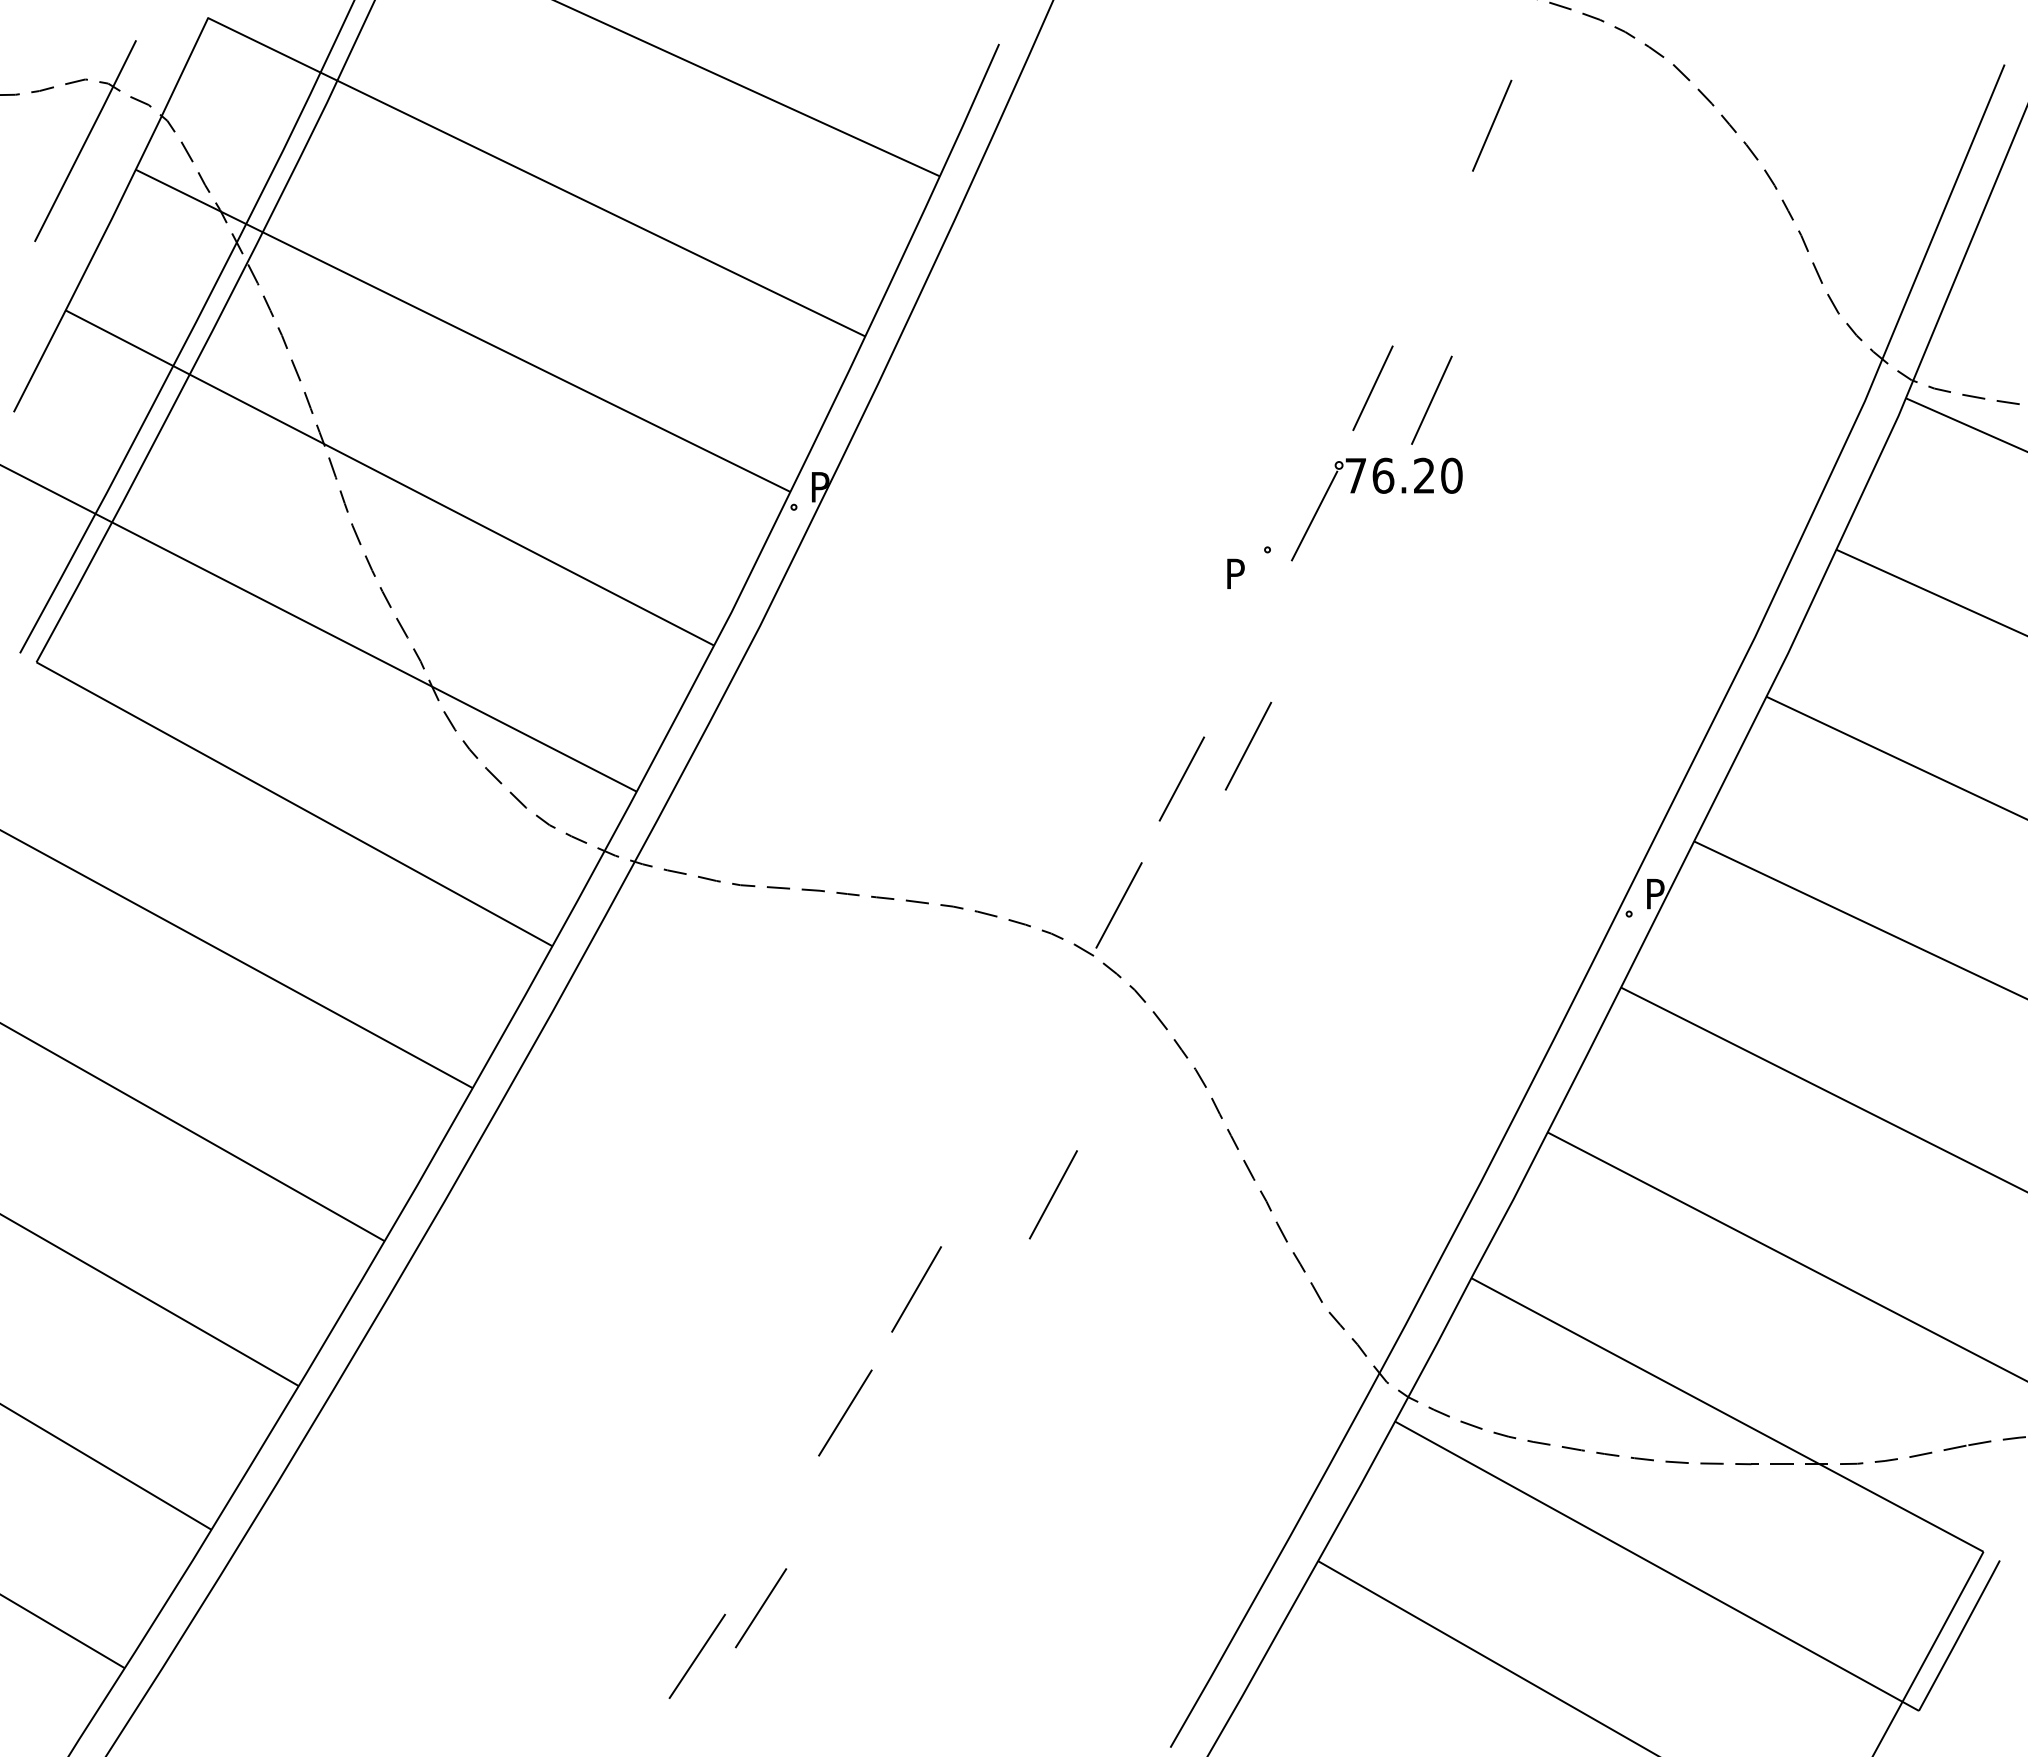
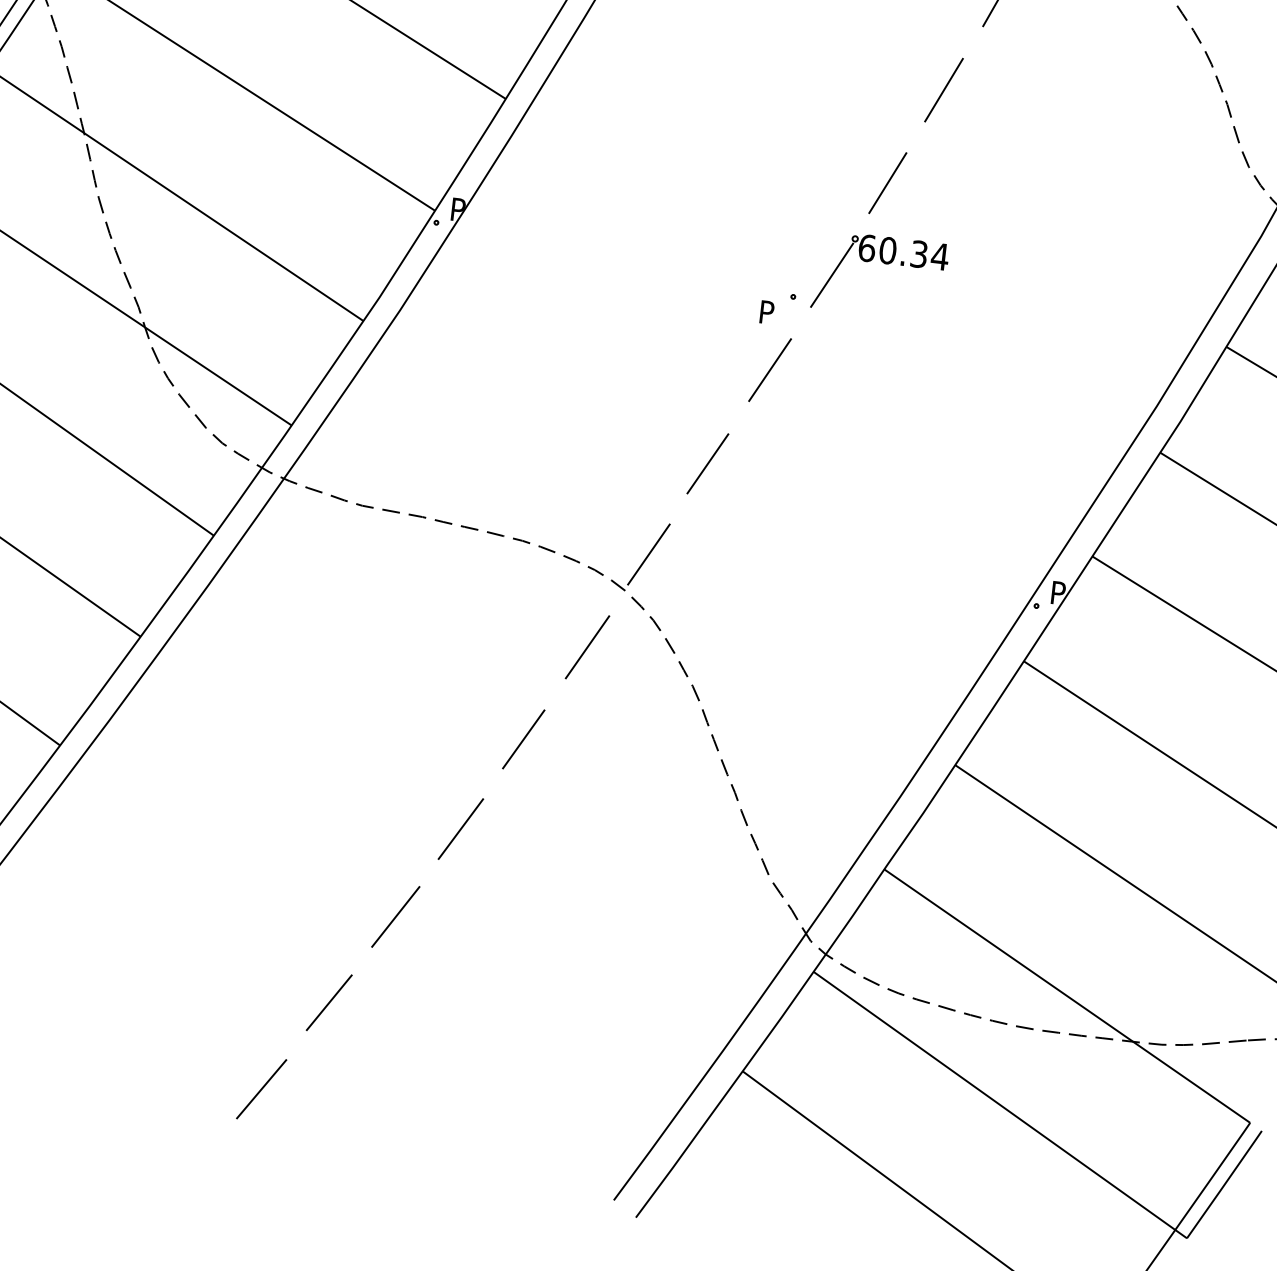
line: (1431, 399) -> (943, 89), moved
text: (1404, 475) -> (904, 252), 76.20 -> 60.34
line: (1248, 745) -> (770, 369), moved
line: (984, 1163) -> (523, 739), added
line: (1052, 1194) -> (586, 646), moved
line: (760, 1608) -> (328, 1002), moved

